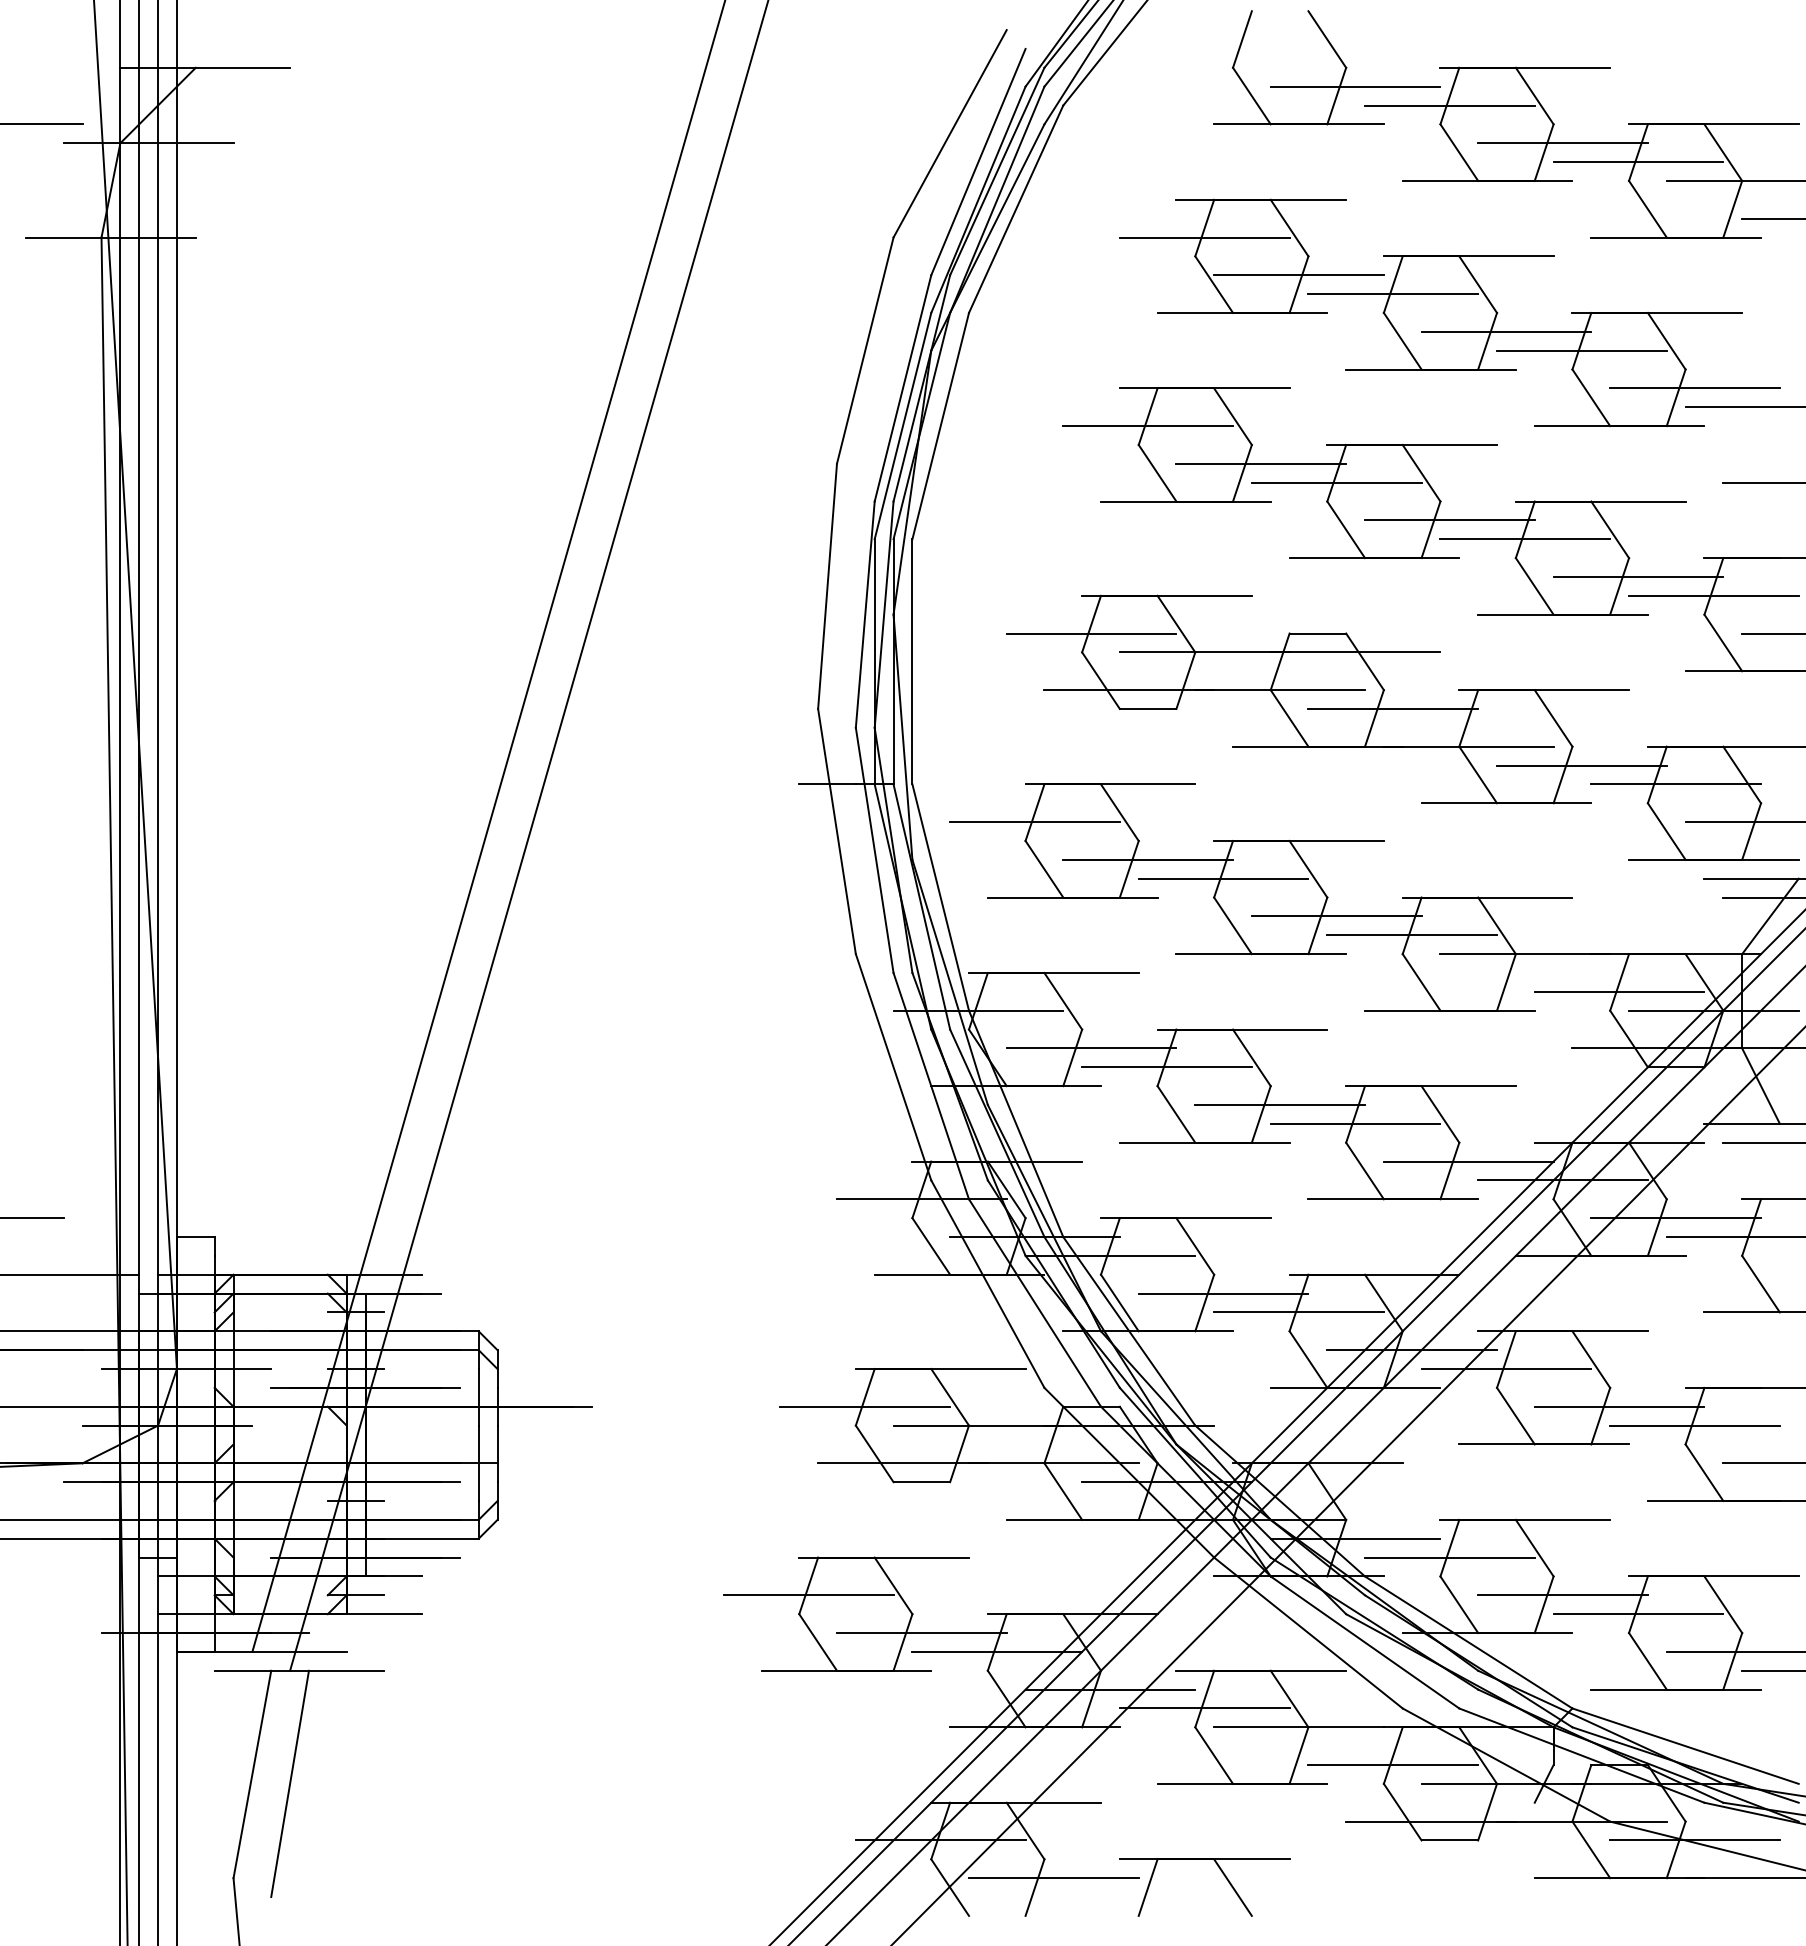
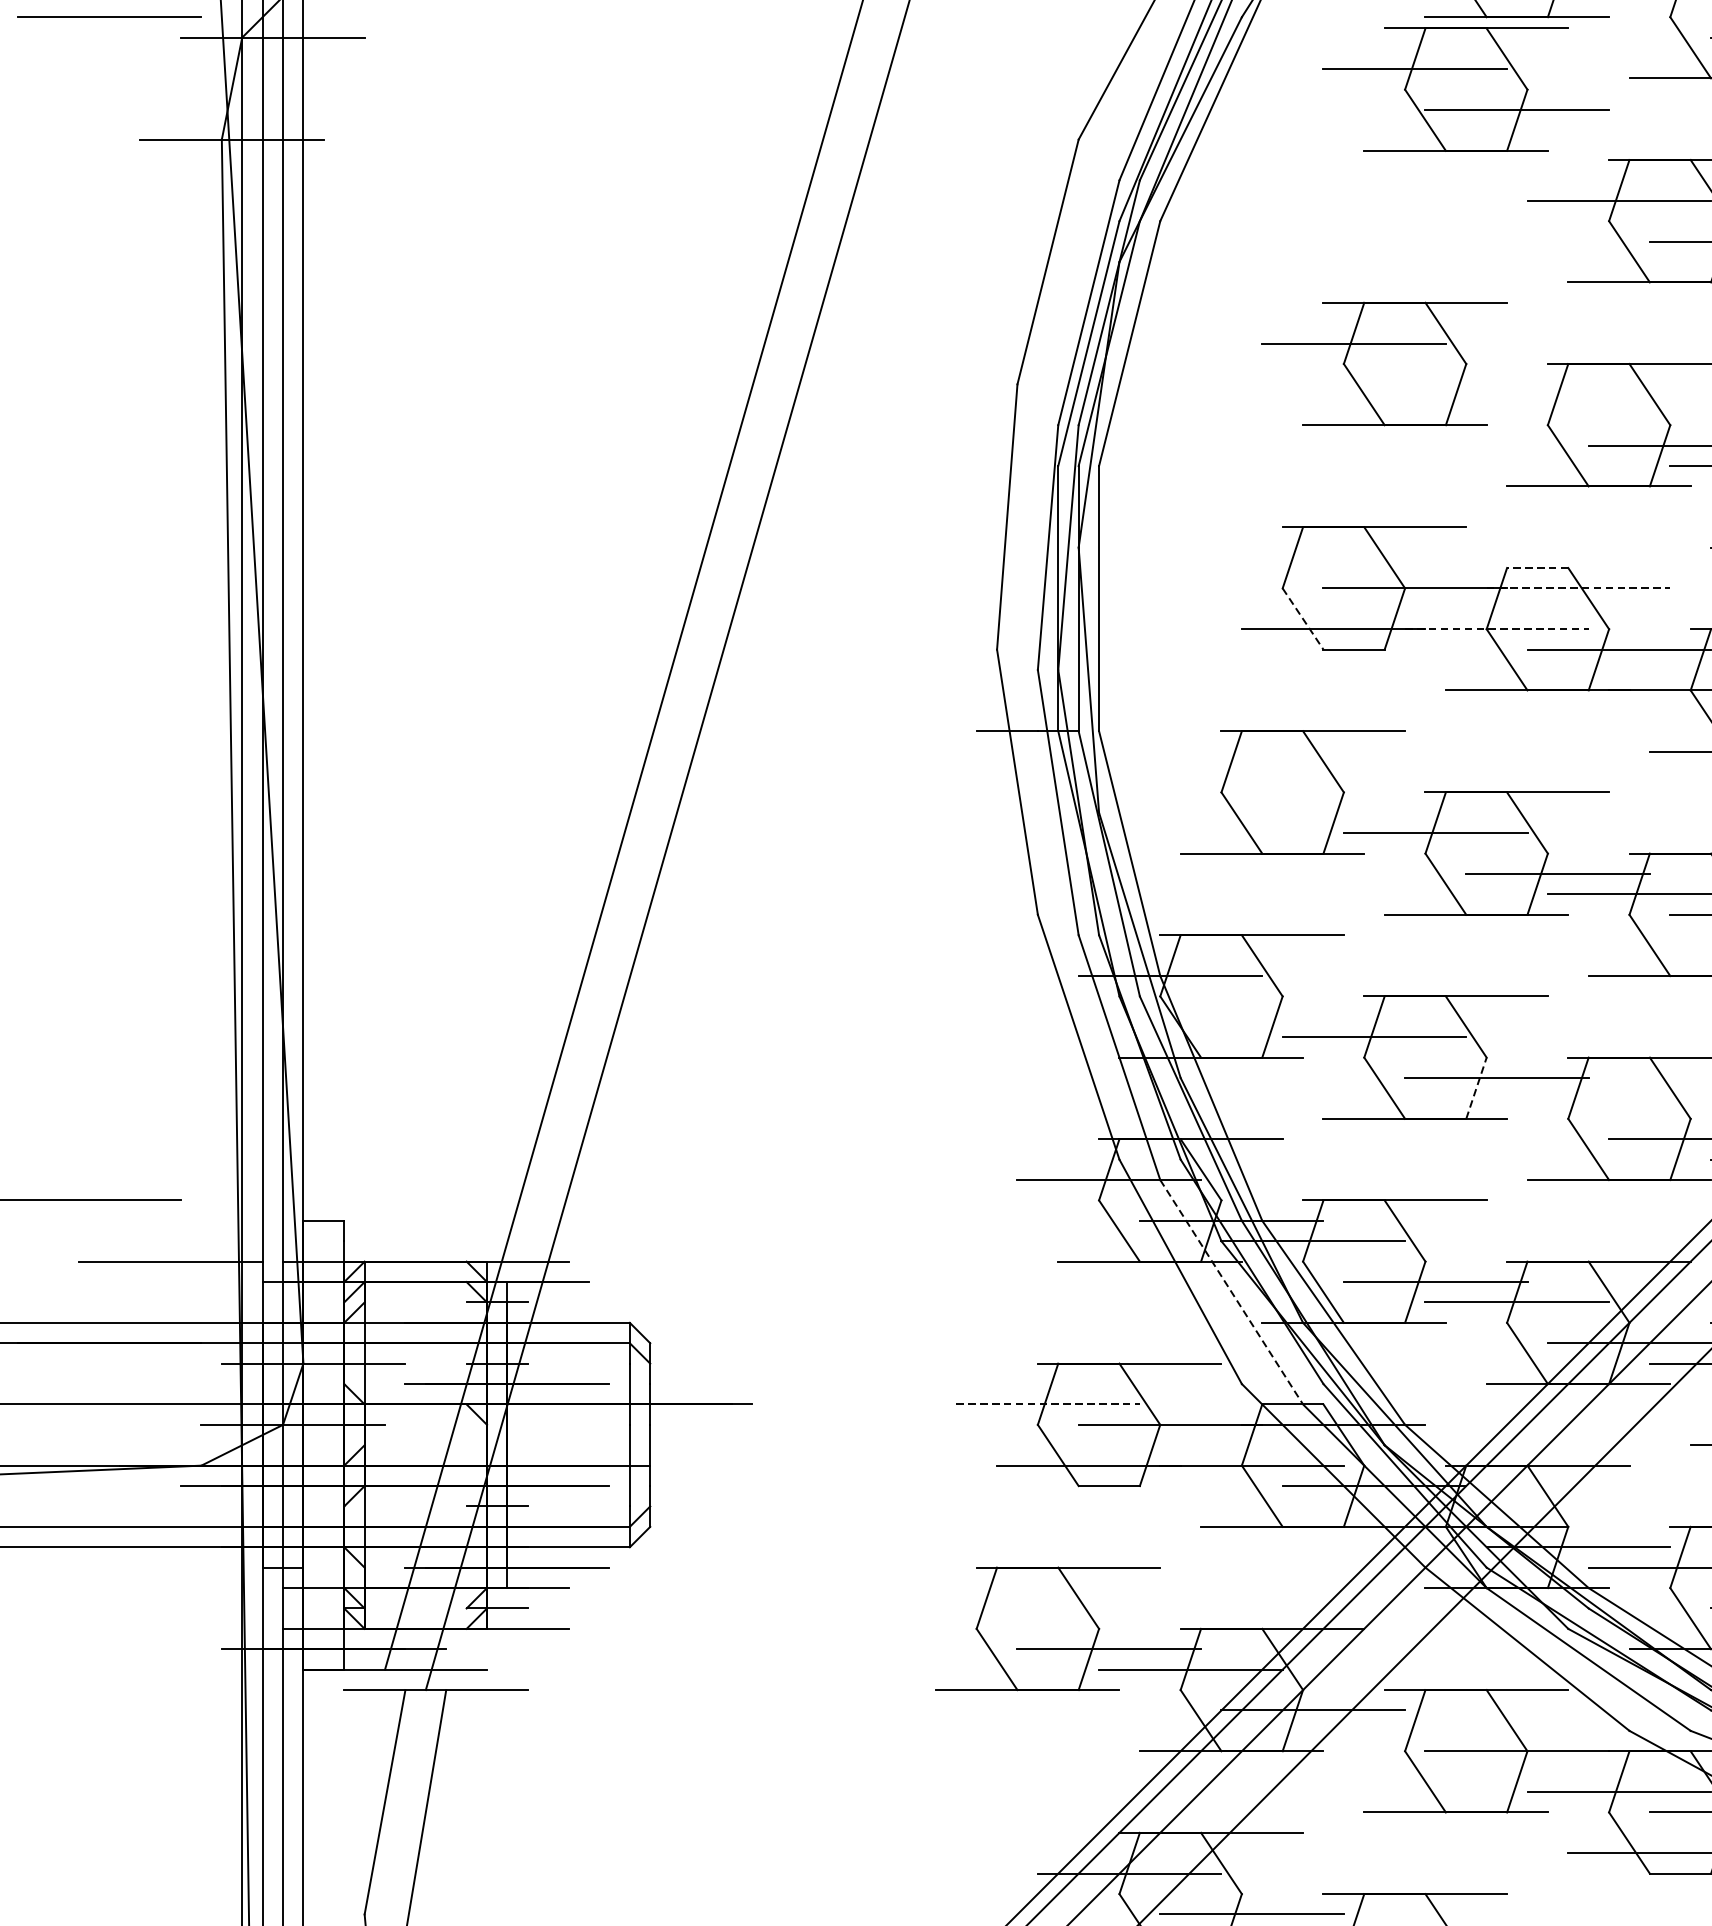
part: (1251, 255) -> (1465, 88), moved
line: (1261, 463) -> (1476, 384), removed
line: (1336, 482) -> (1557, 404), removed
line: (1091, 633) -> (1292, 567), removed
line: (1317, 633) -> (1537, 567), solid -> dashed
line: (1355, 652) -> (1578, 588), solid -> dashed
line: (1101, 681) -> (1303, 619), solid -> dashed
line: (1280, 690) -> (1497, 629), solid -> dashed
line: (1034, 822) -> (1231, 772), removed
line: (1148, 859) -> (1354, 812), removed
line: (1091, 1048) -> (1292, 1016), removed
line: (1261, 1114) -> (1476, 1088), solid -> dashed
line: (1355, 1123) -> (1578, 1098), removed
line: (1035, 1303) -> (1232, 1292), solid -> dashed
line: (865, 1406) -> (1048, 1404), solid -> dashed
line: (808, 1595) -> (986, 1608), removed
line: (1204, 1708) -> (1415, 1730), removed

